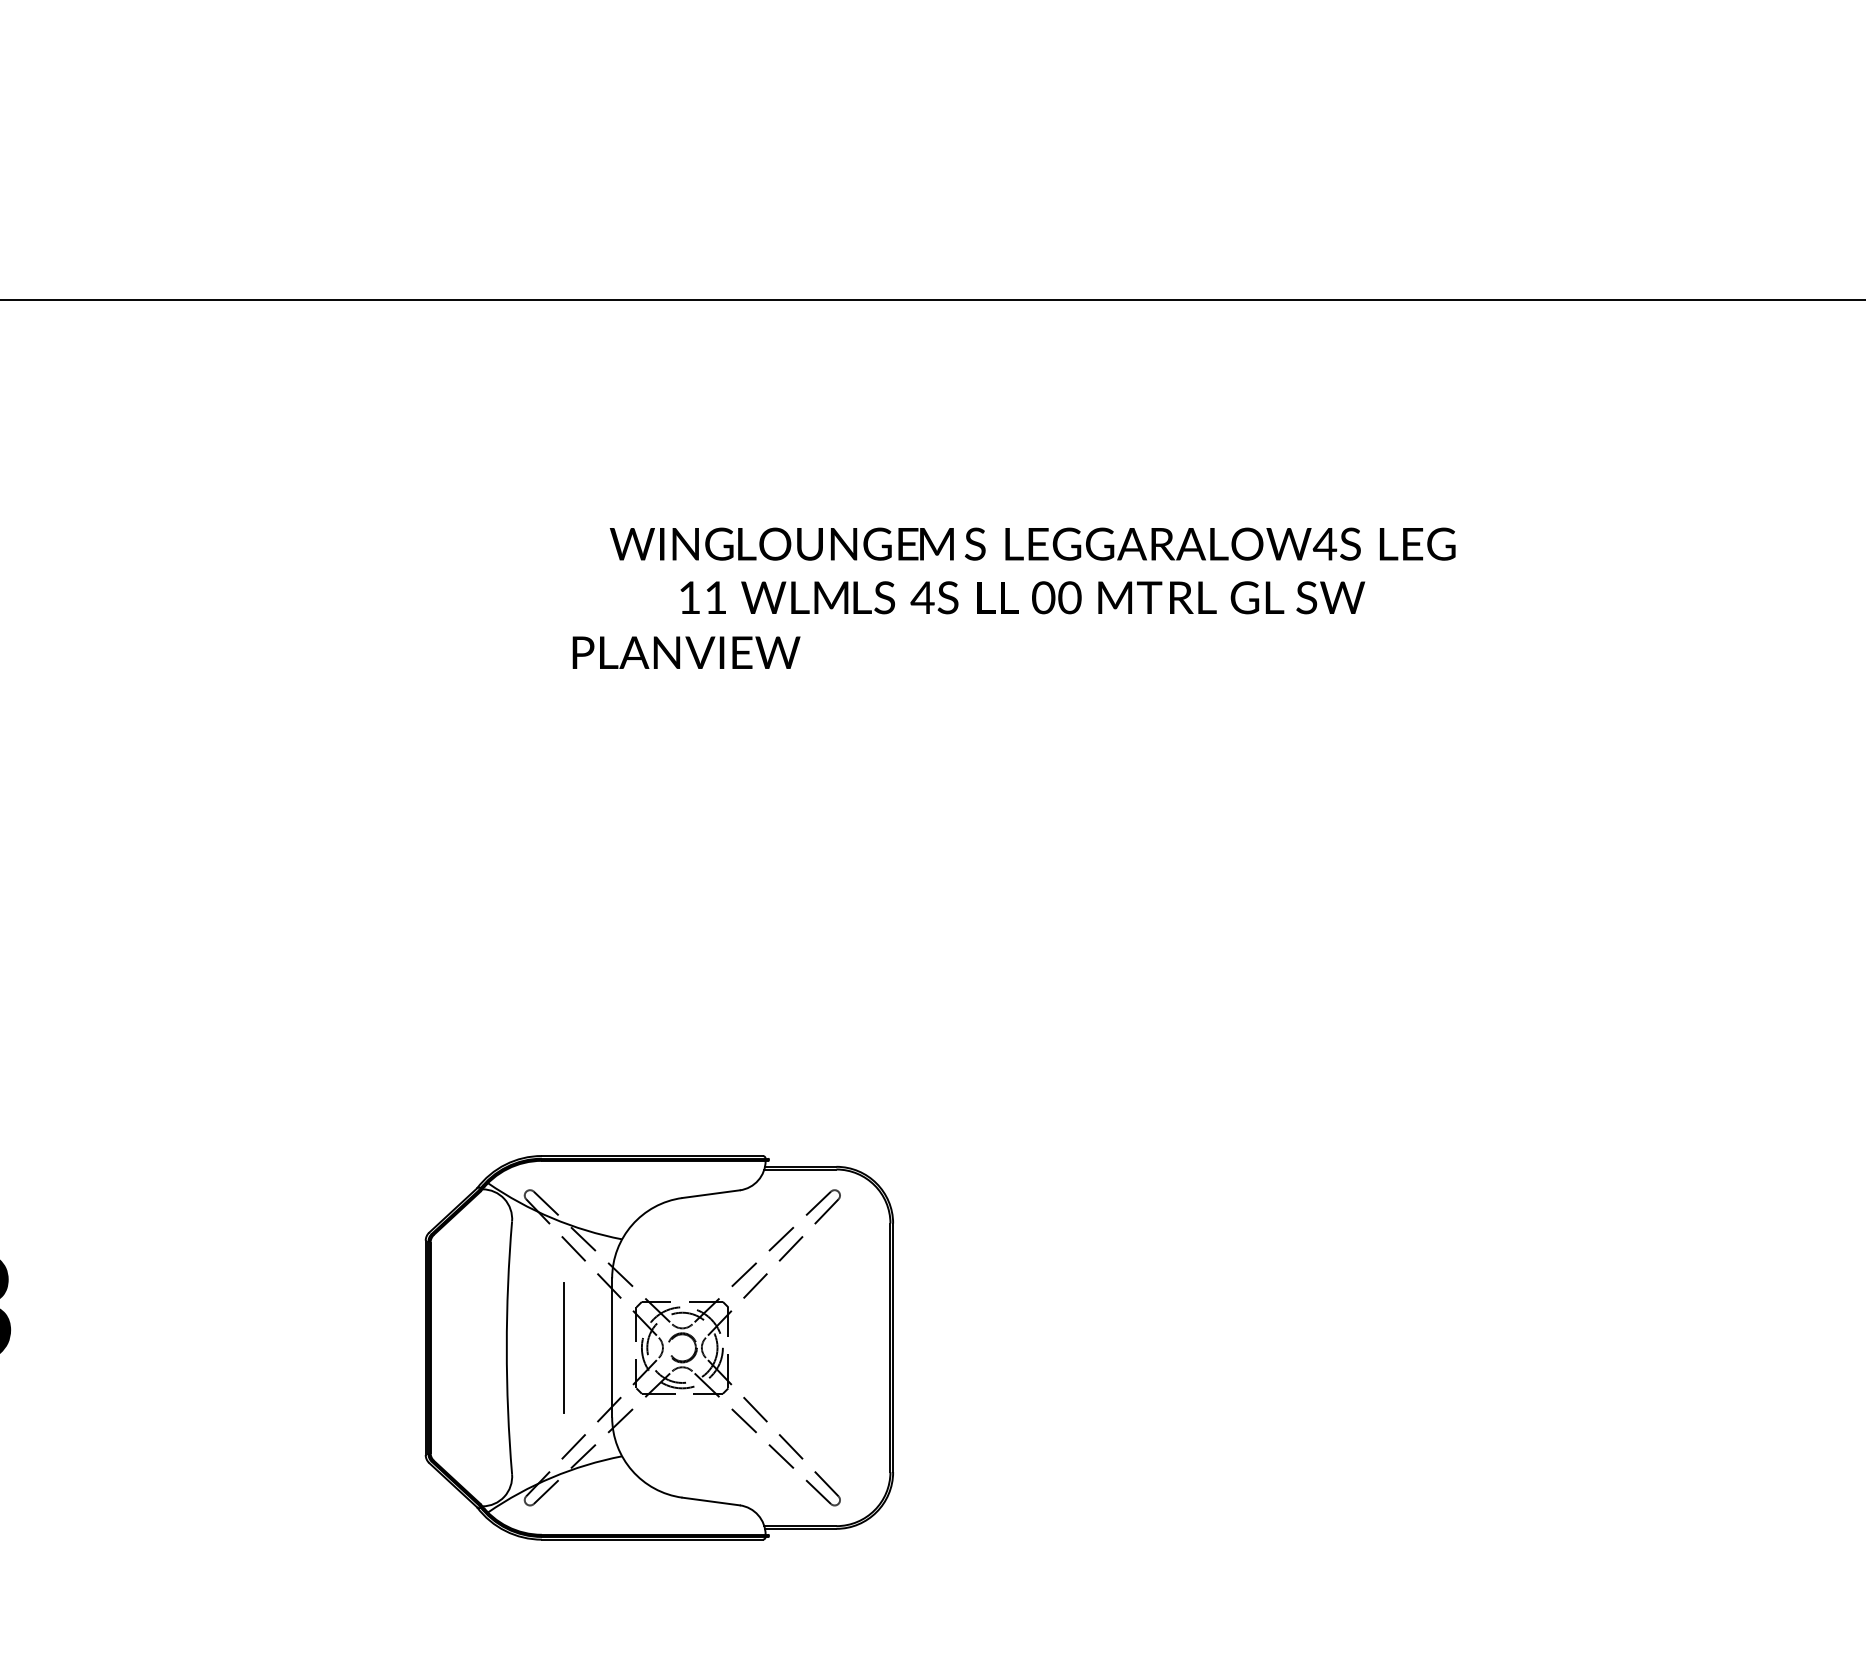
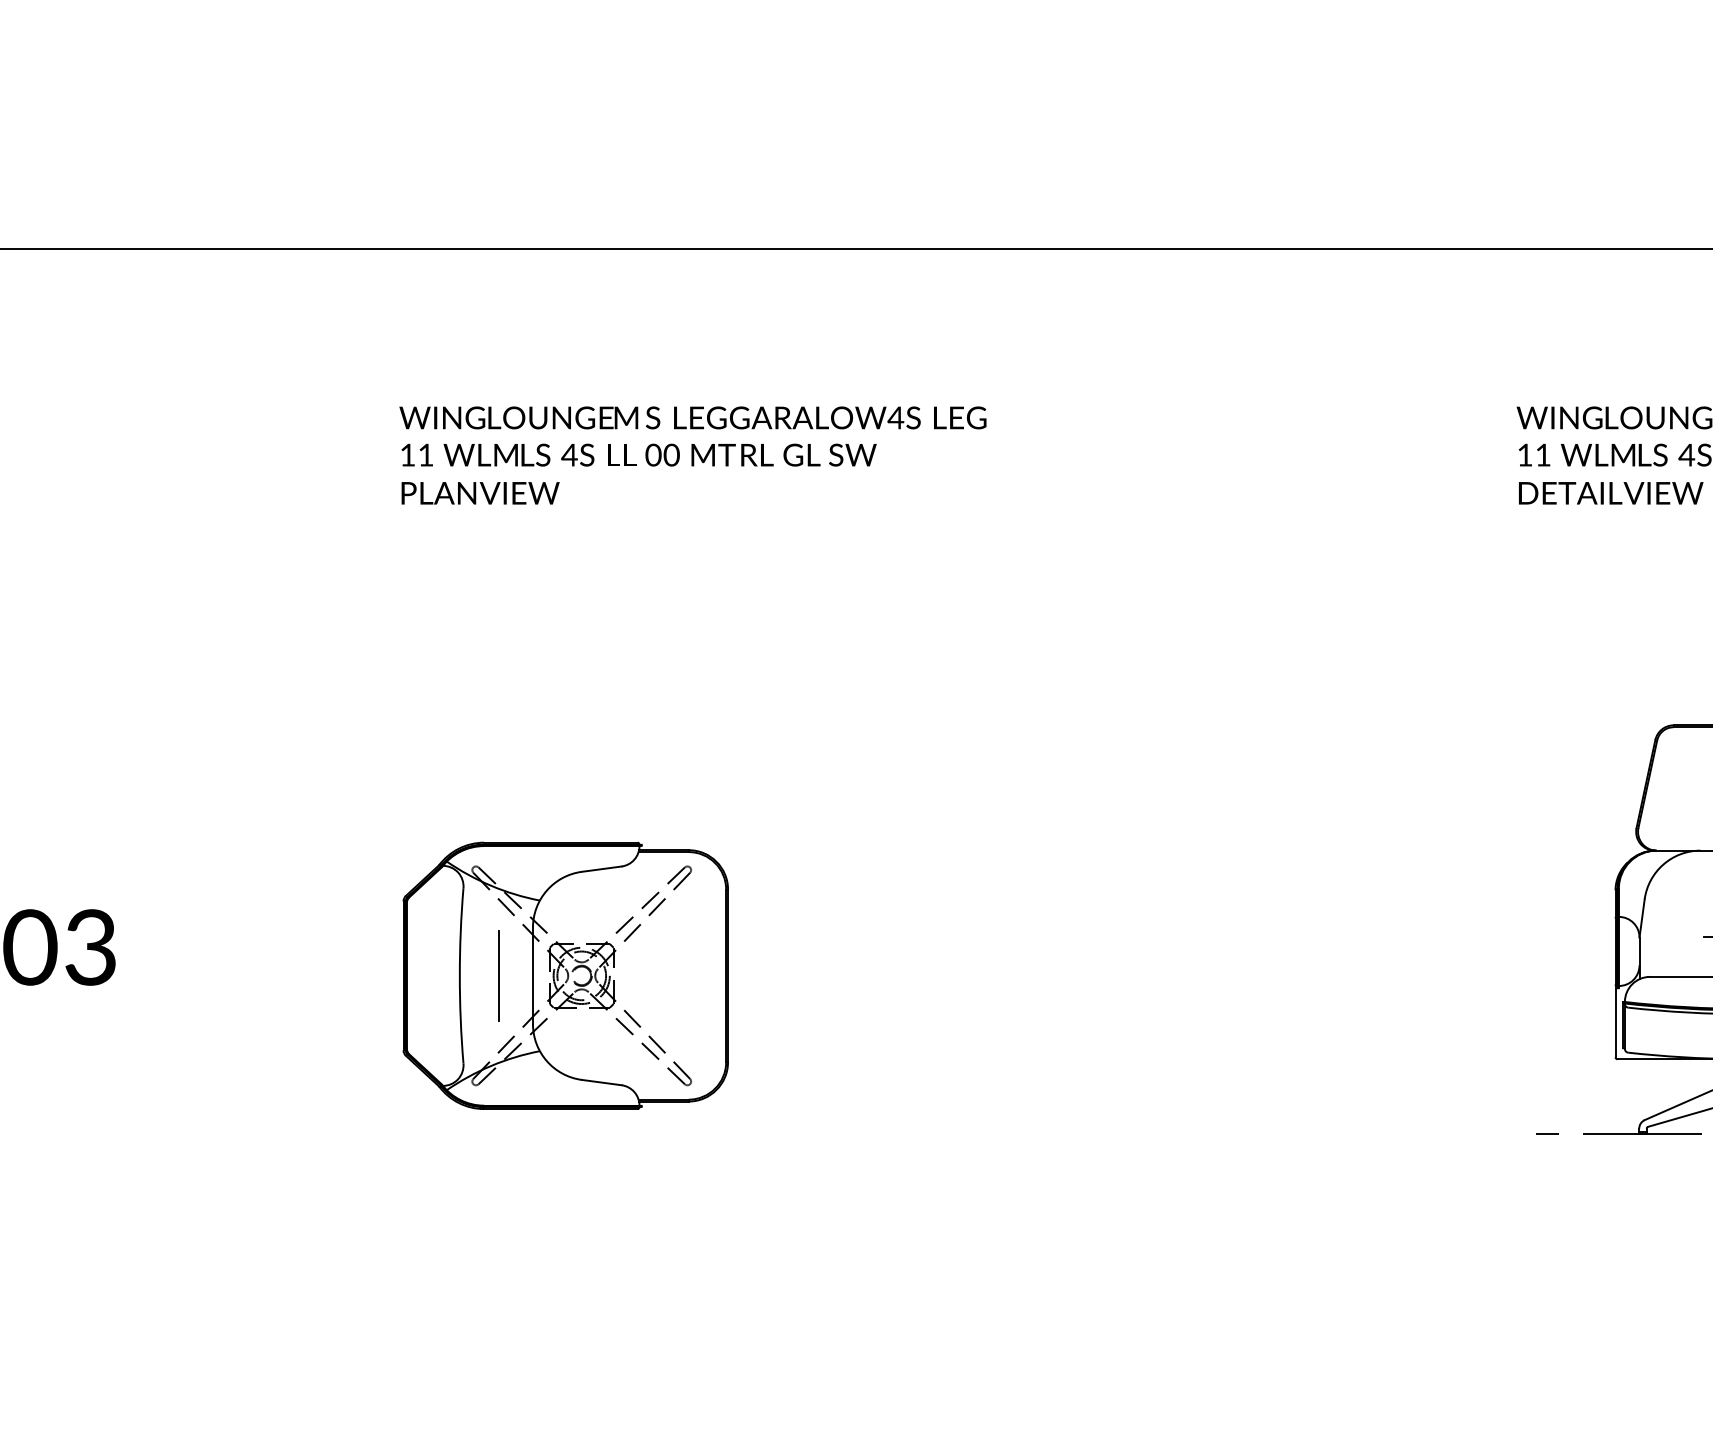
text: (1032, 543) -> (692, 417), moved
text: (1021, 596) -> (638, 454), moved
text: (686, 653) -> (480, 493), moved

